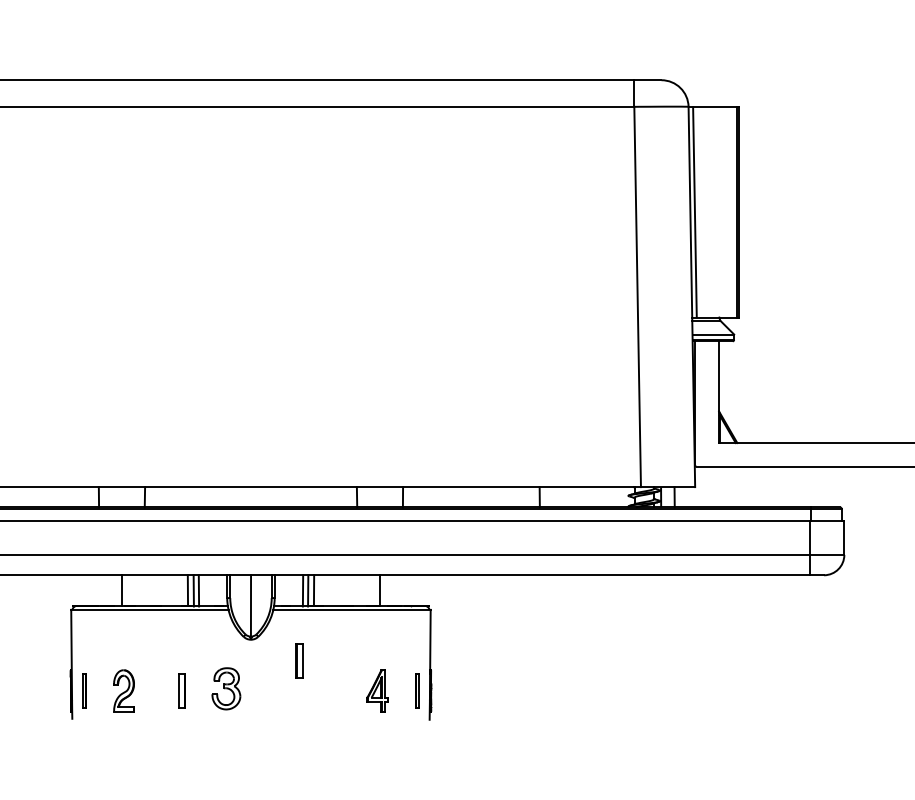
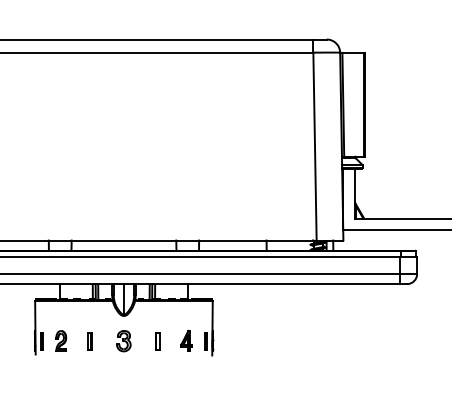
part: (298, 661) -> (157, 341), moved
part: (225, 689) -> (123, 341), moved

